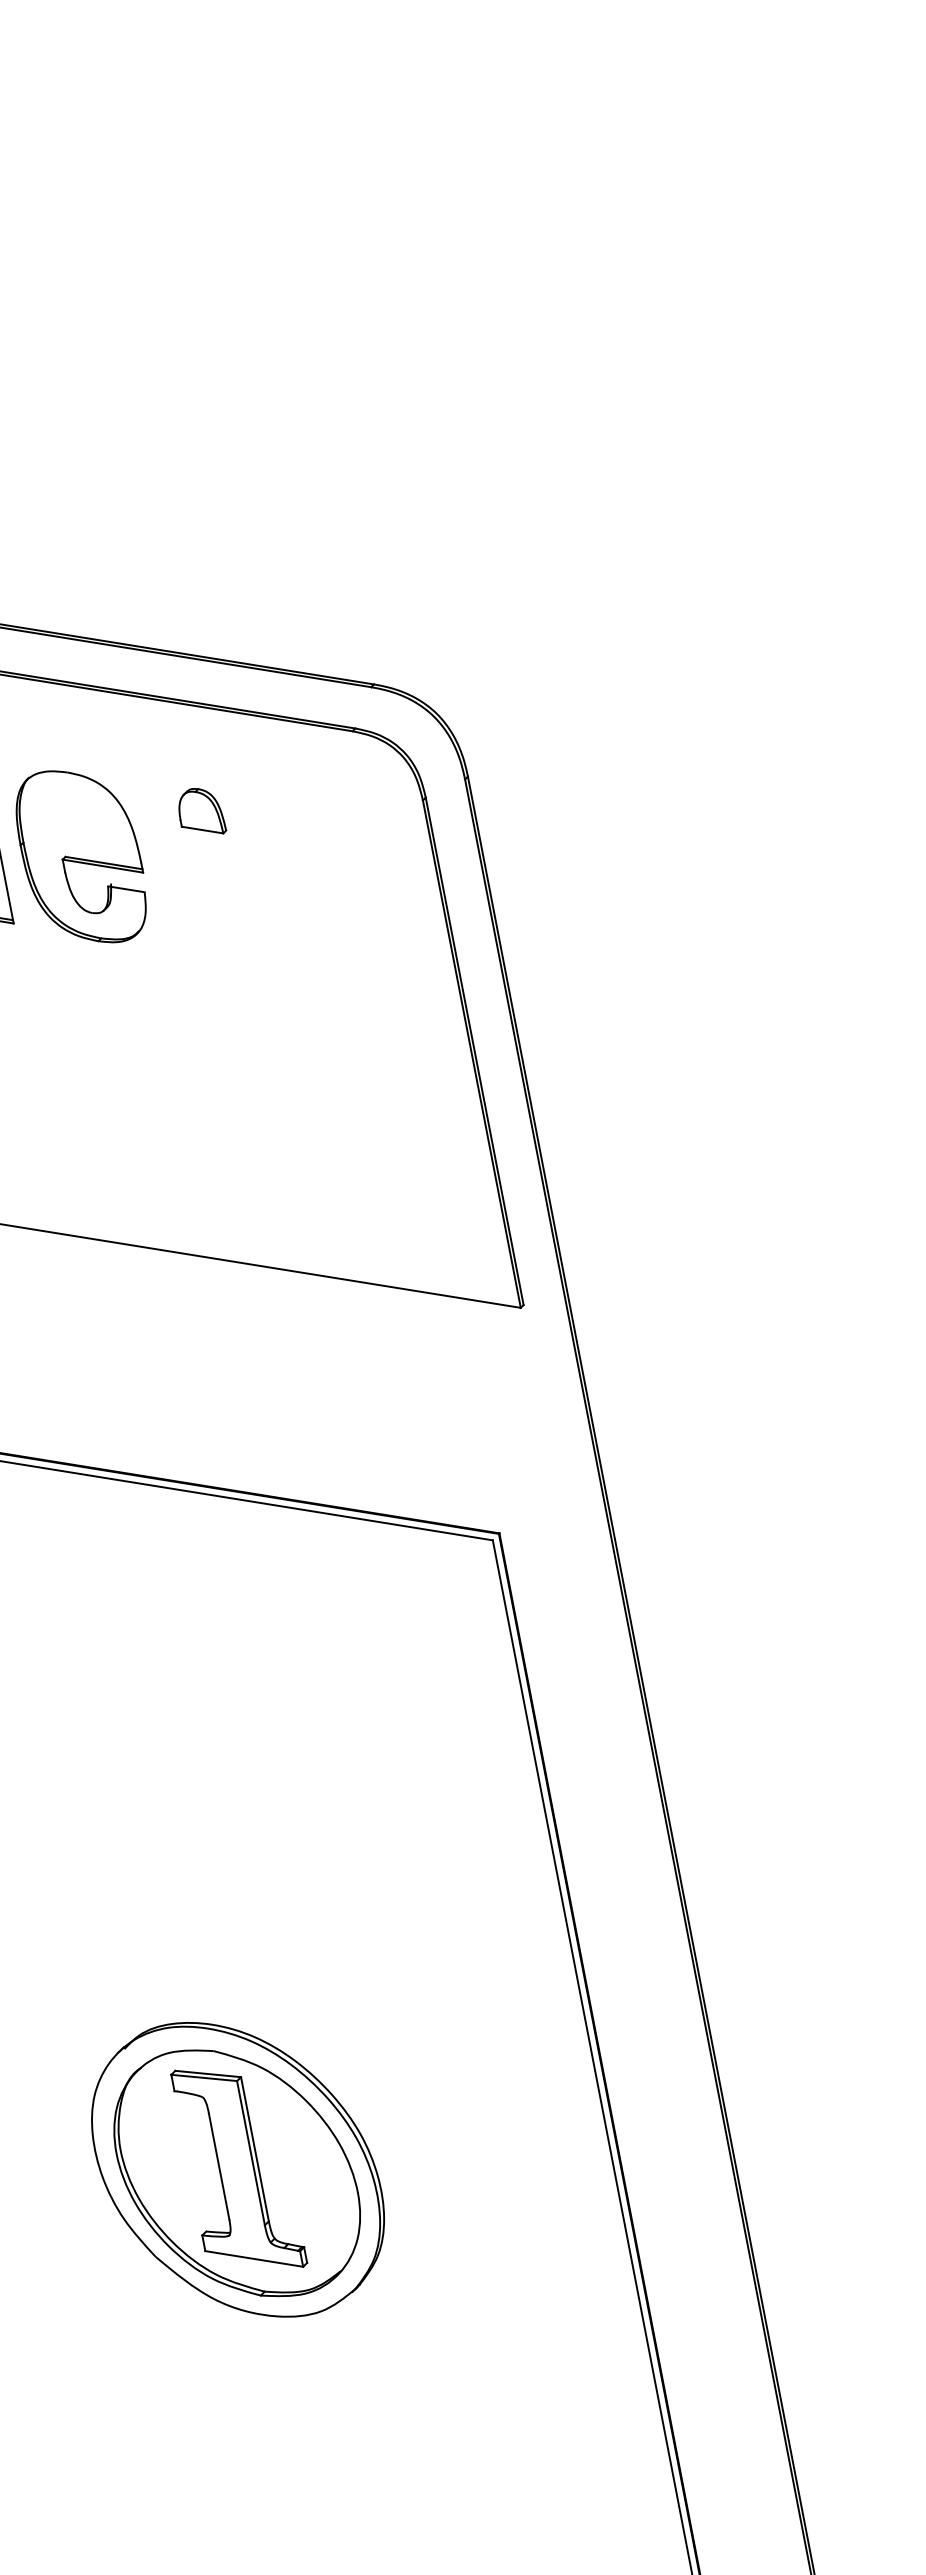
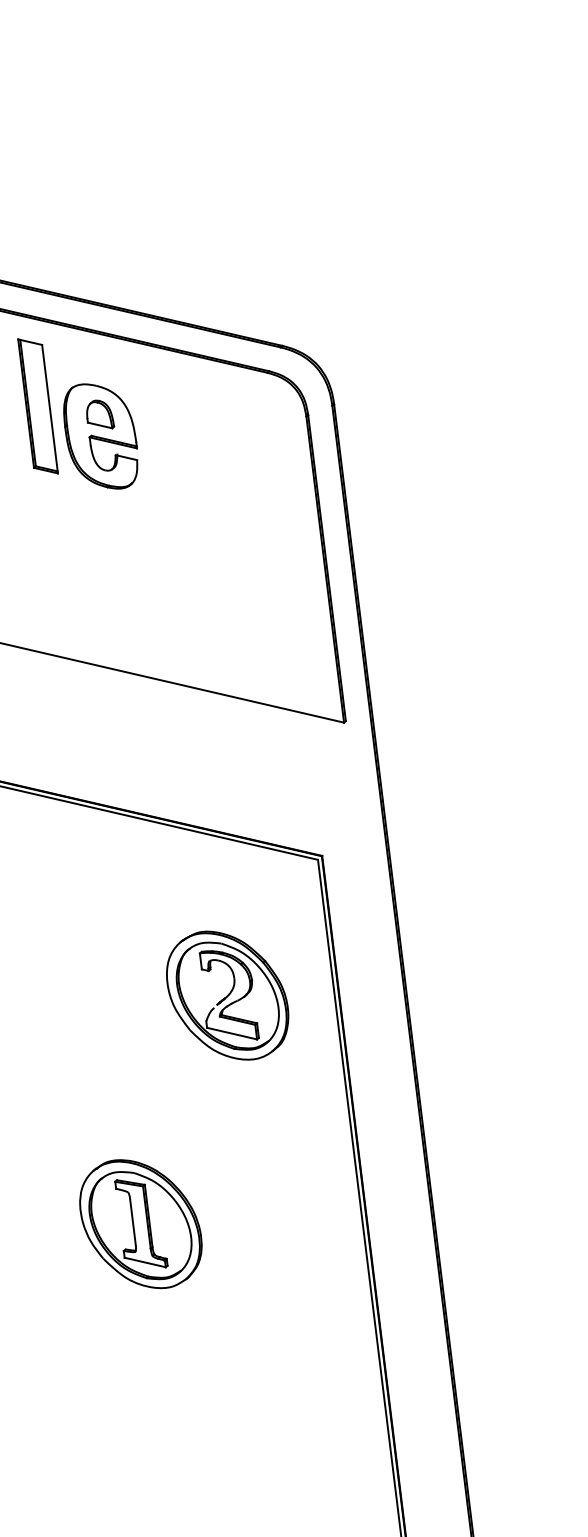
part: (201, 811) -> (100, 414), moved
part: (356, 1777) -> (227, 995), added
part: (237, 2170) -> (140, 1224), size x0.71

